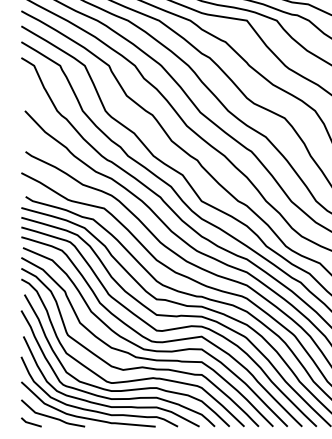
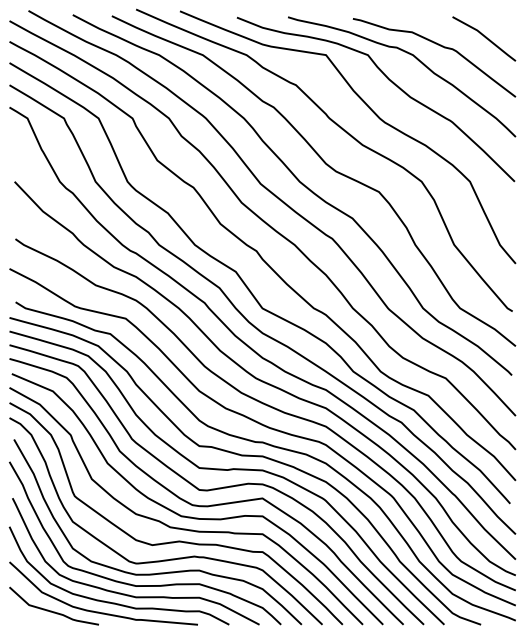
line: (31, 422) -> (23, 619), removed

